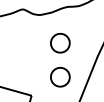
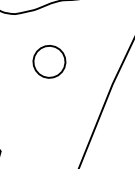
part: (60, 76) -> (49, 118), removed

